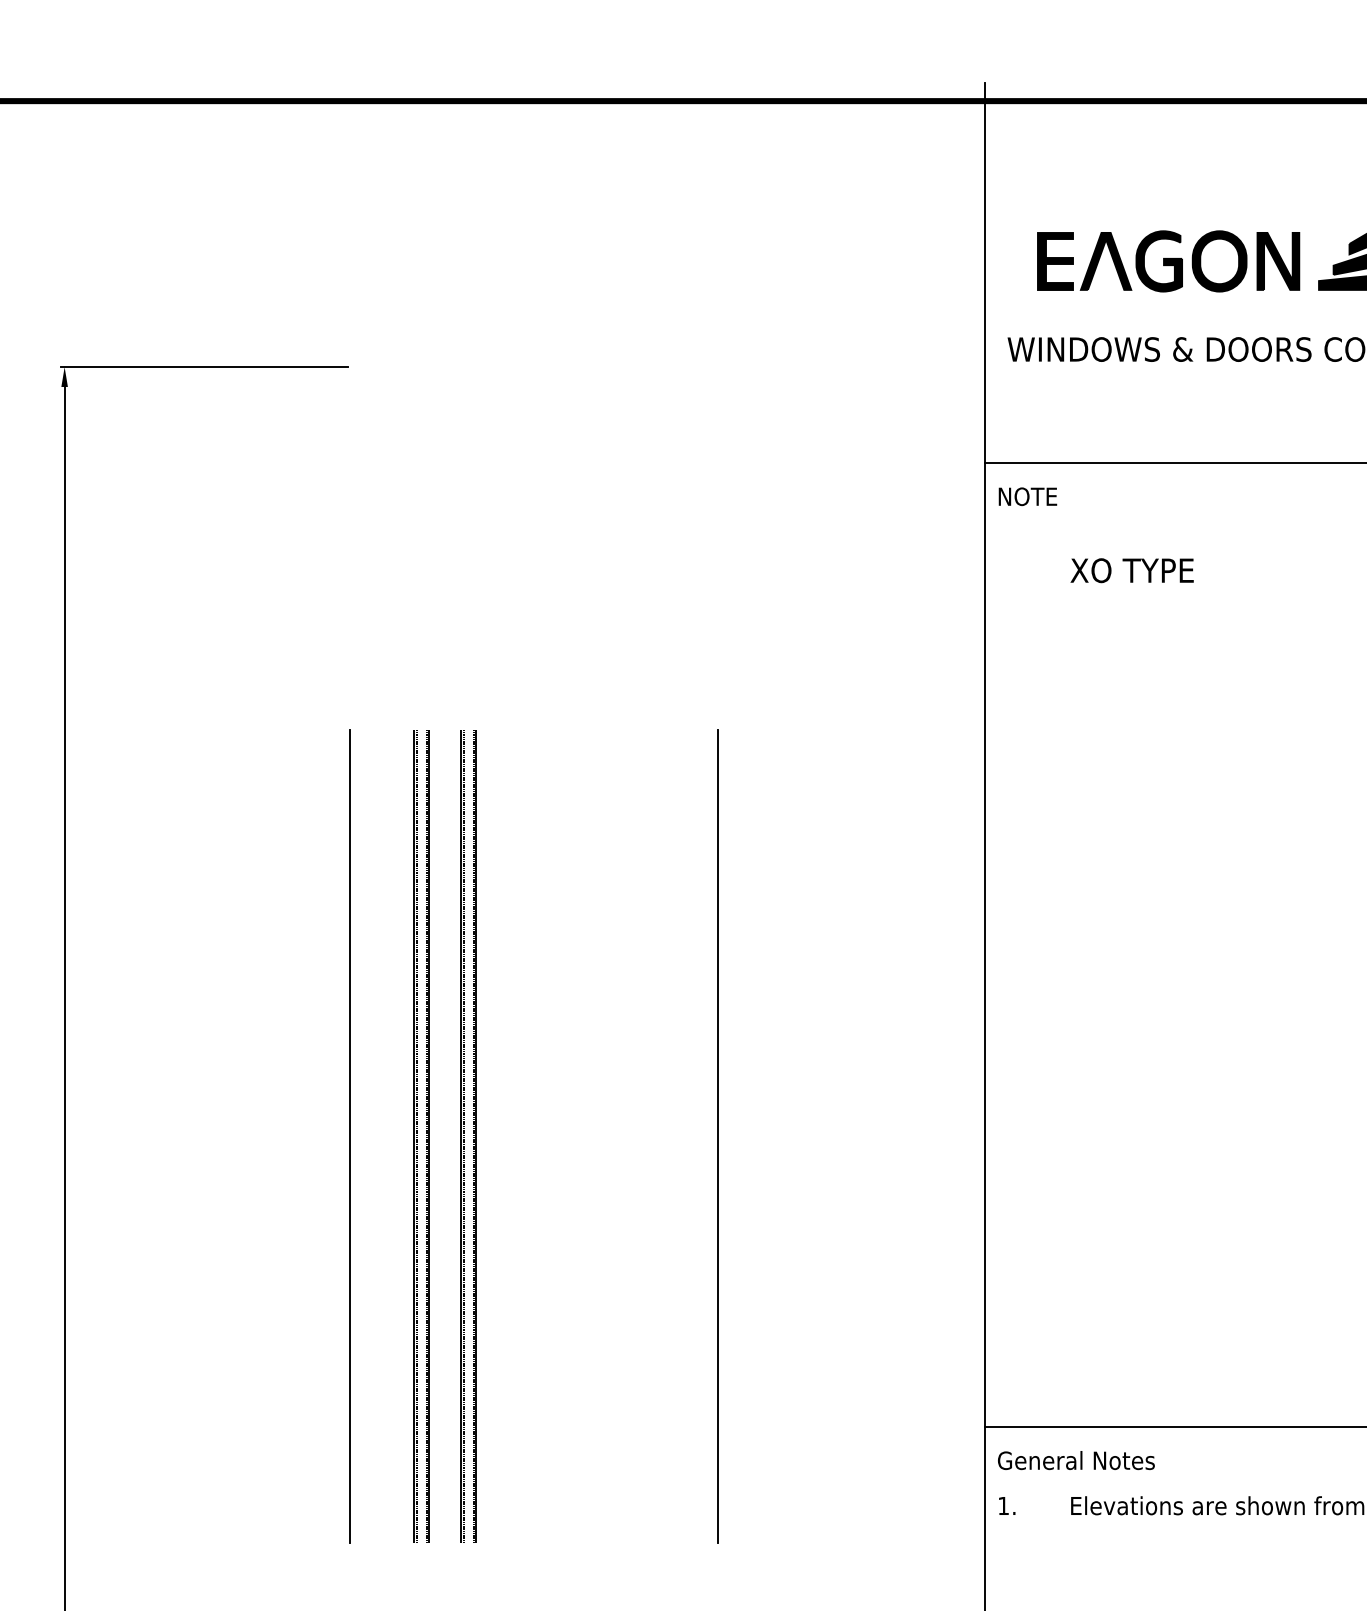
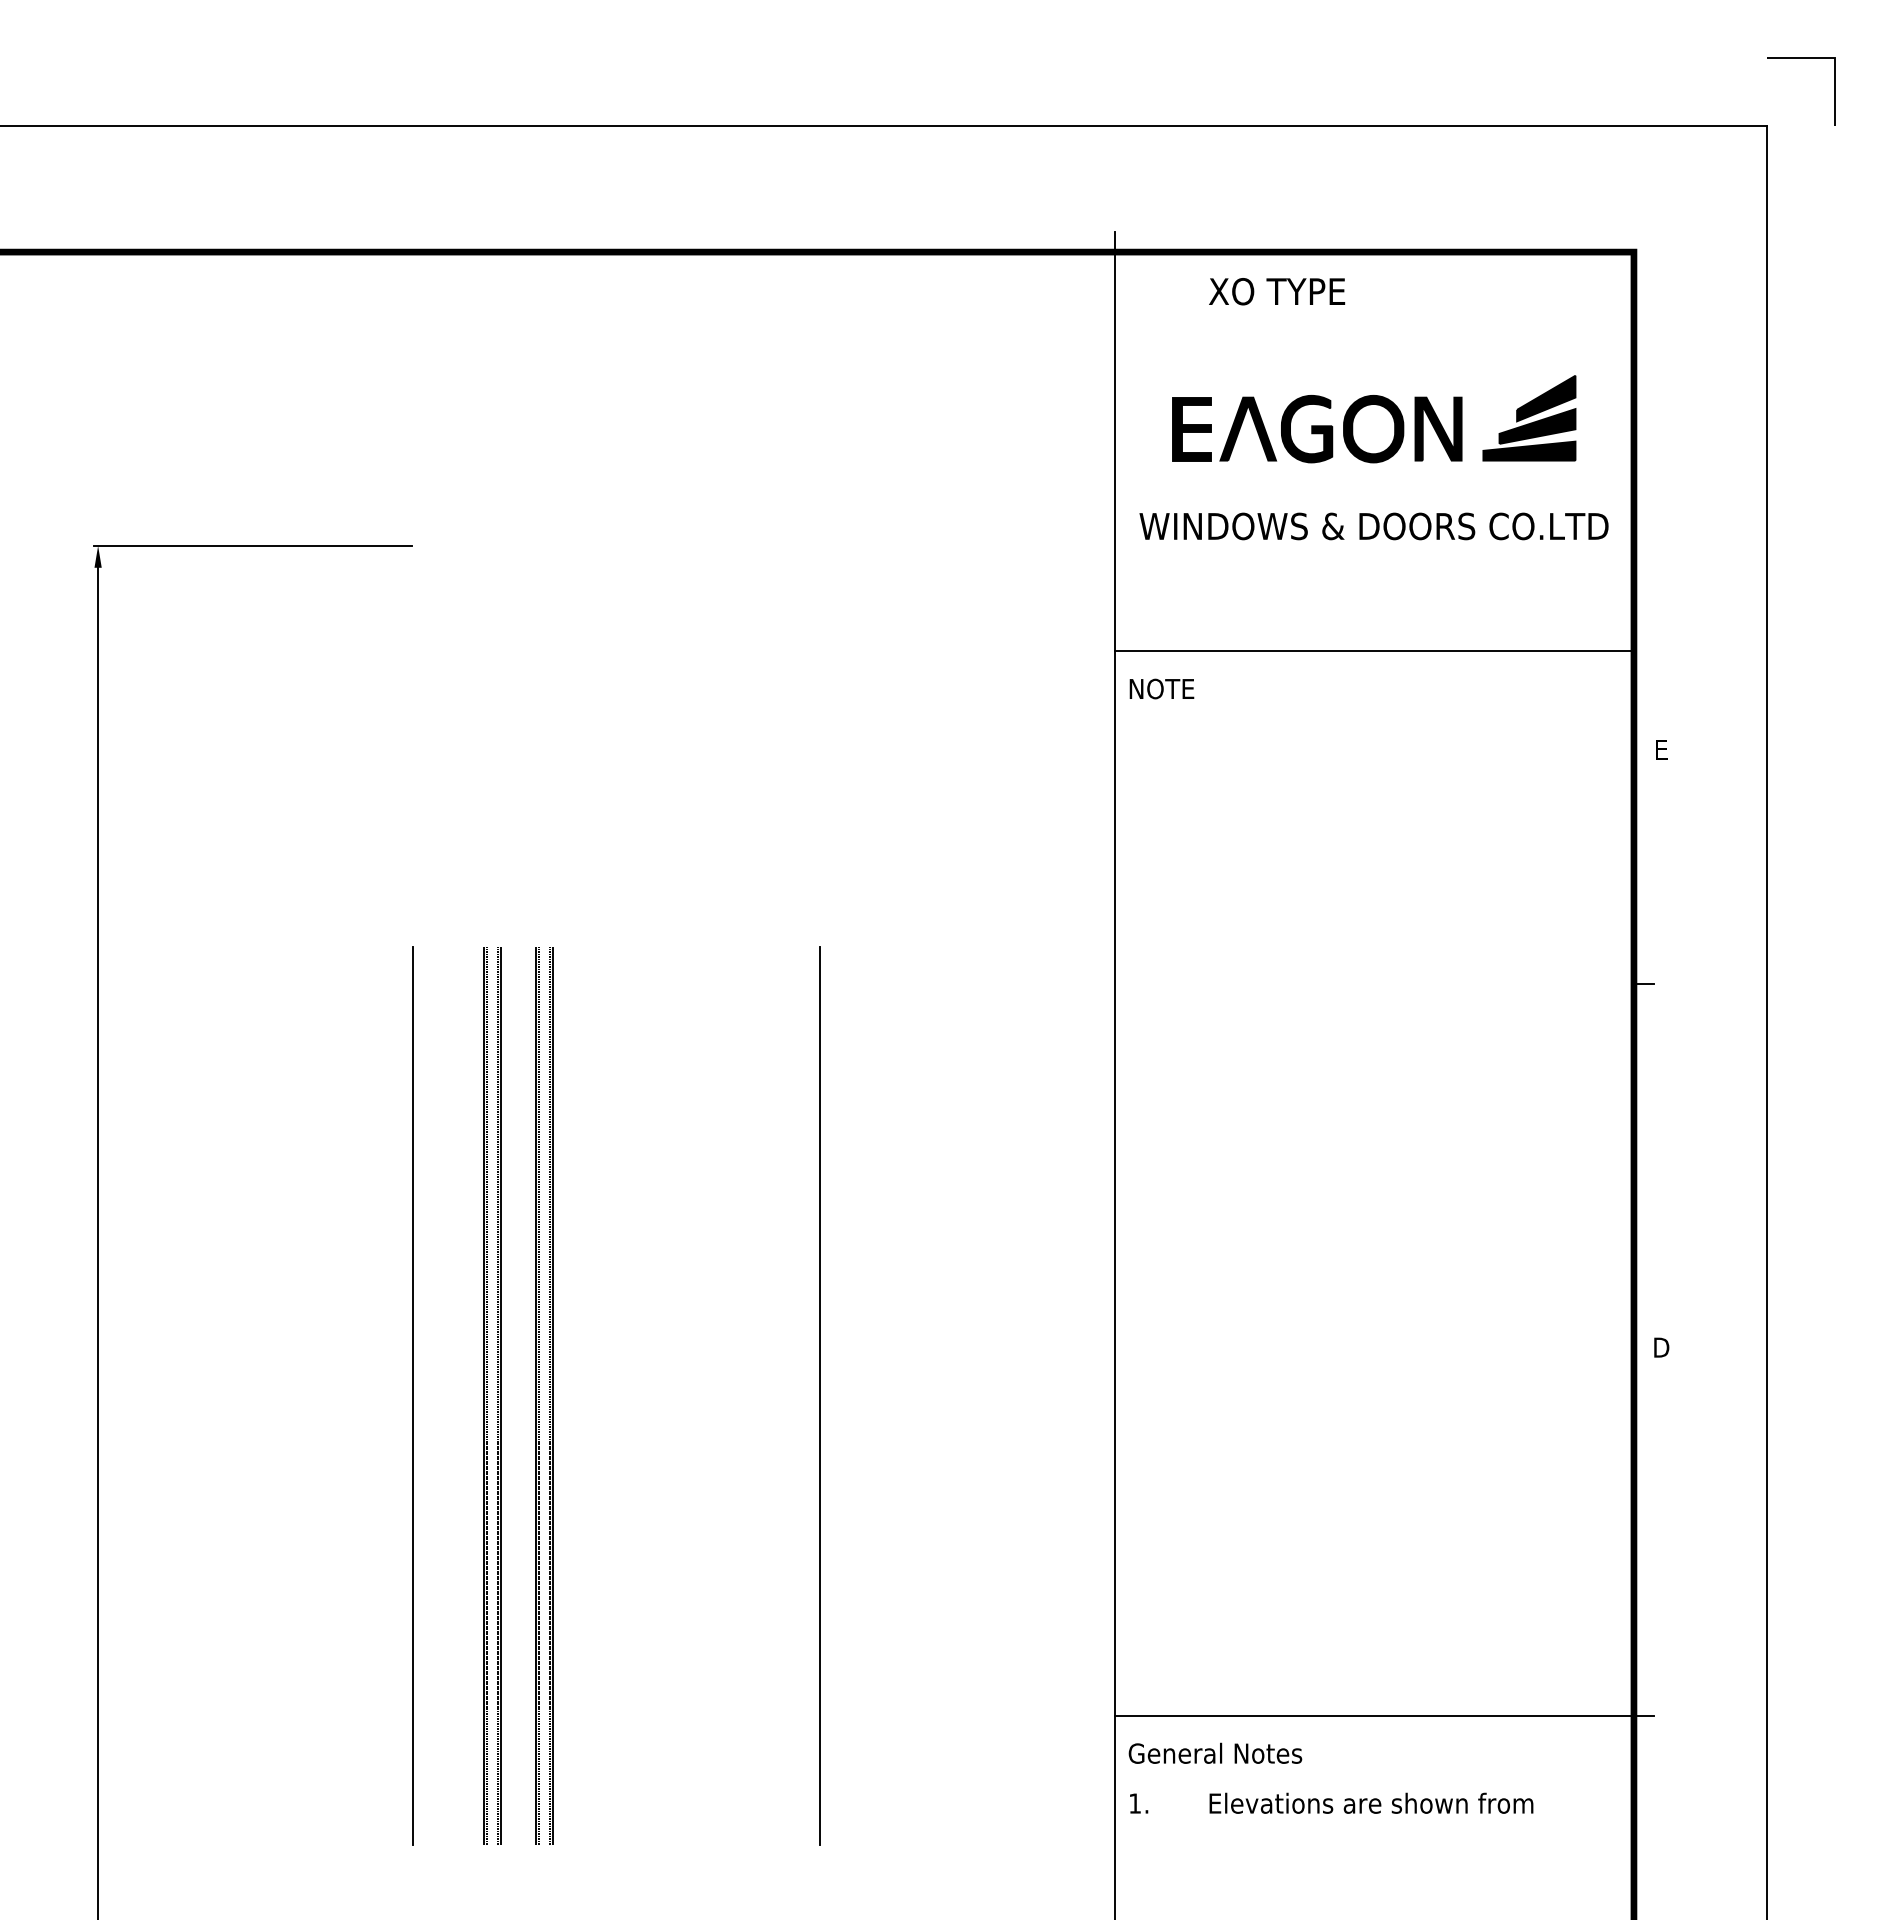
text: (1132, 570) -> (1277, 291), moved

